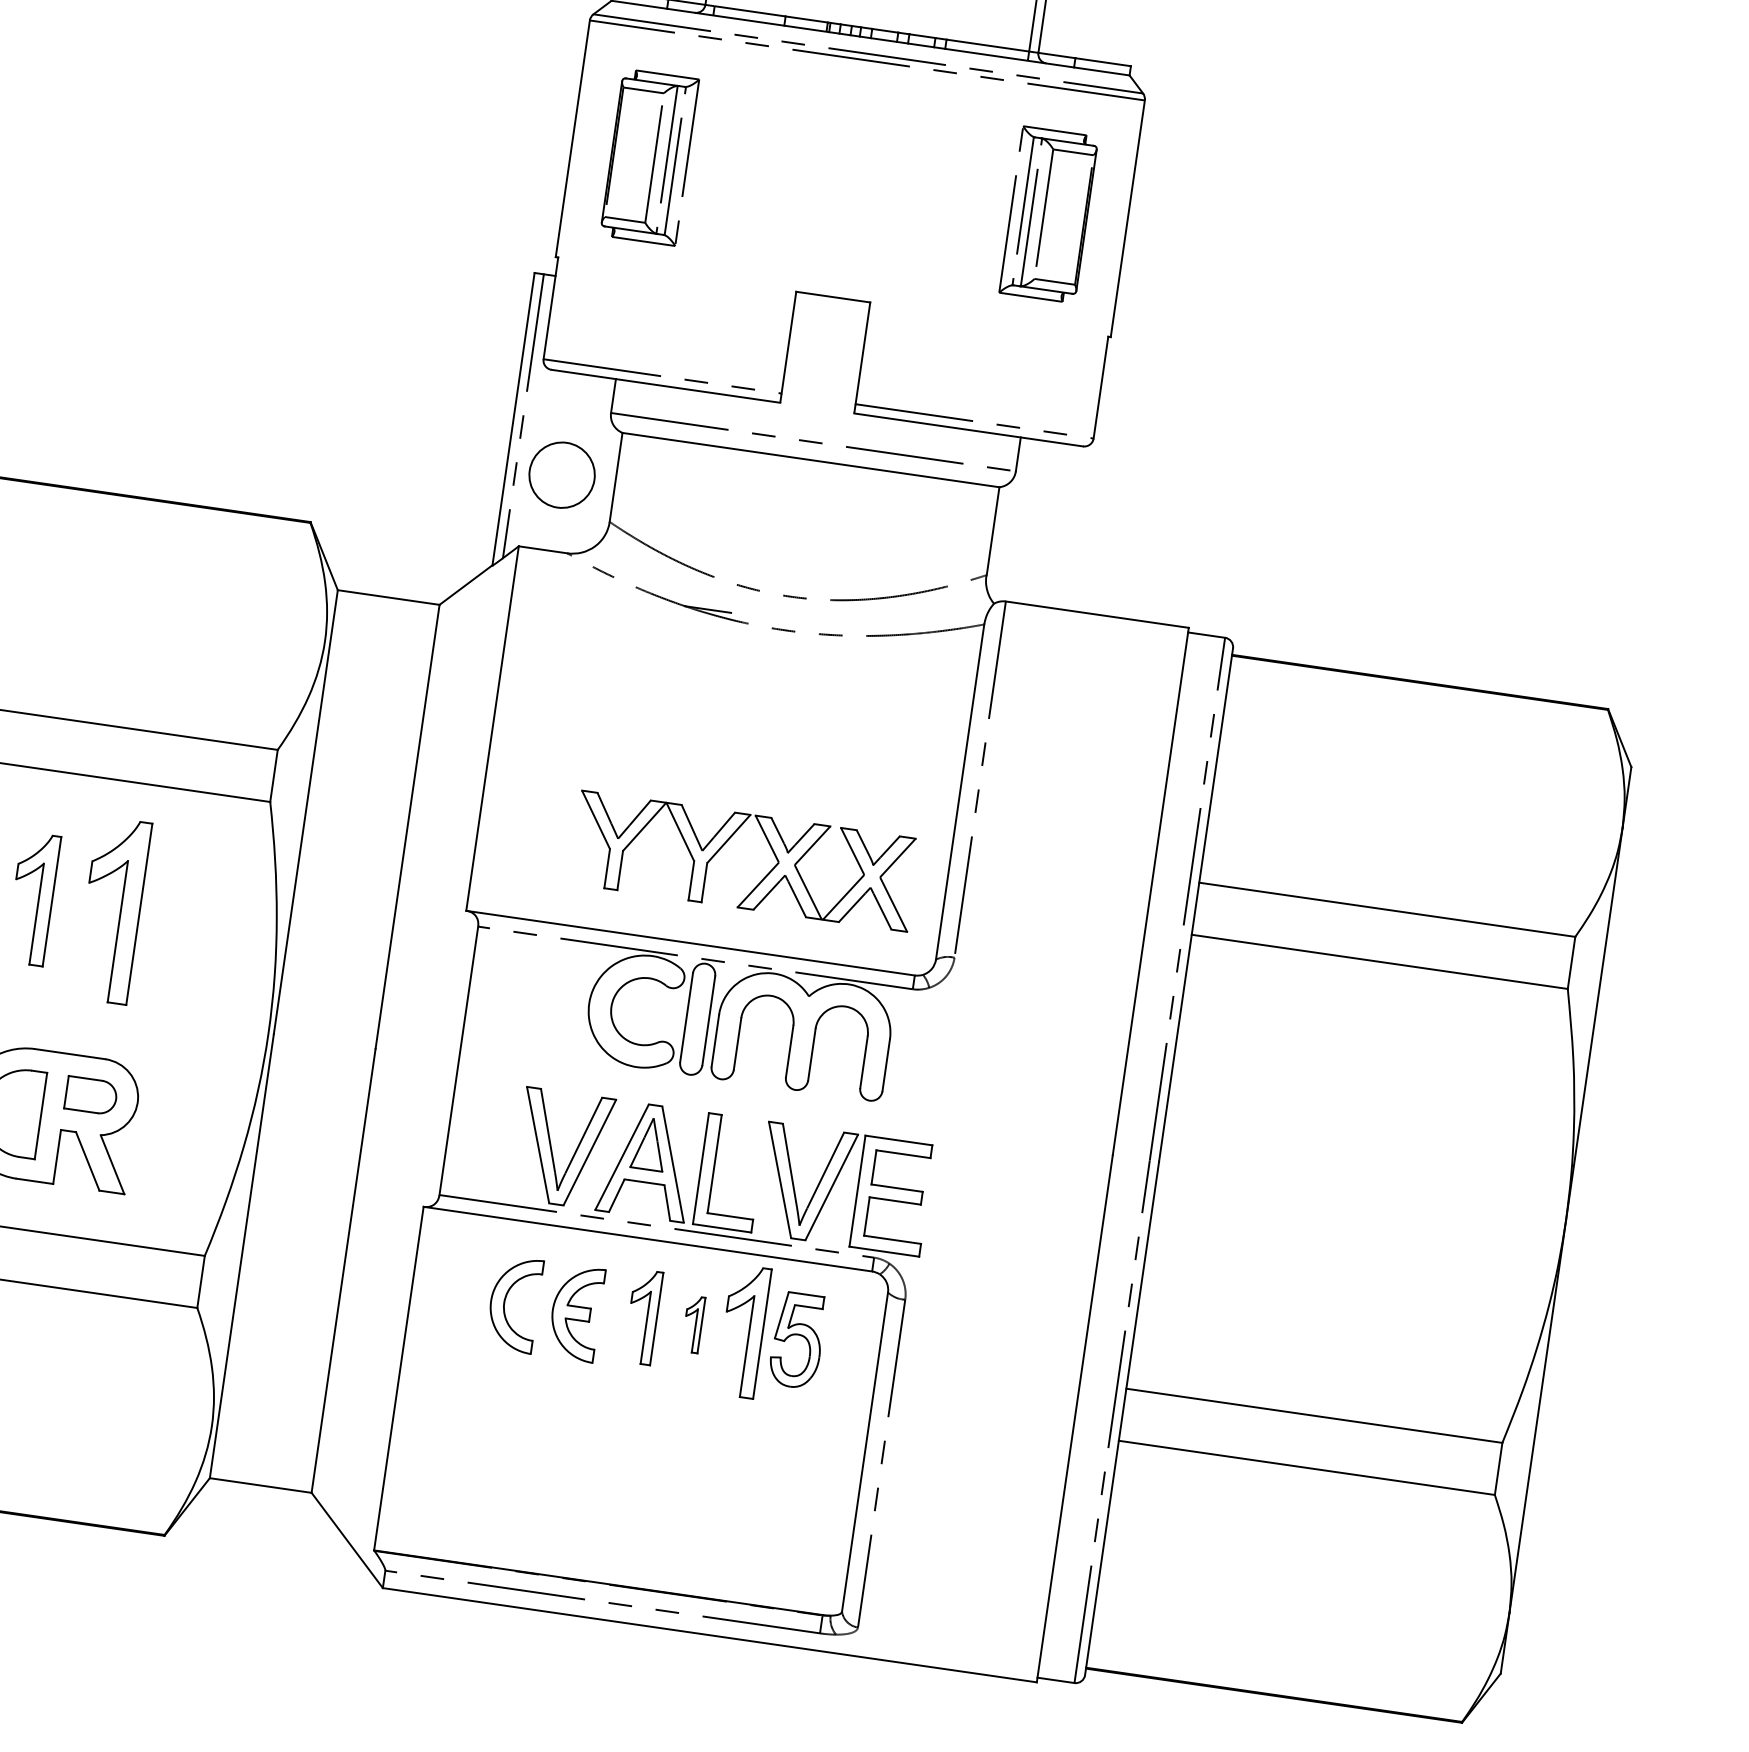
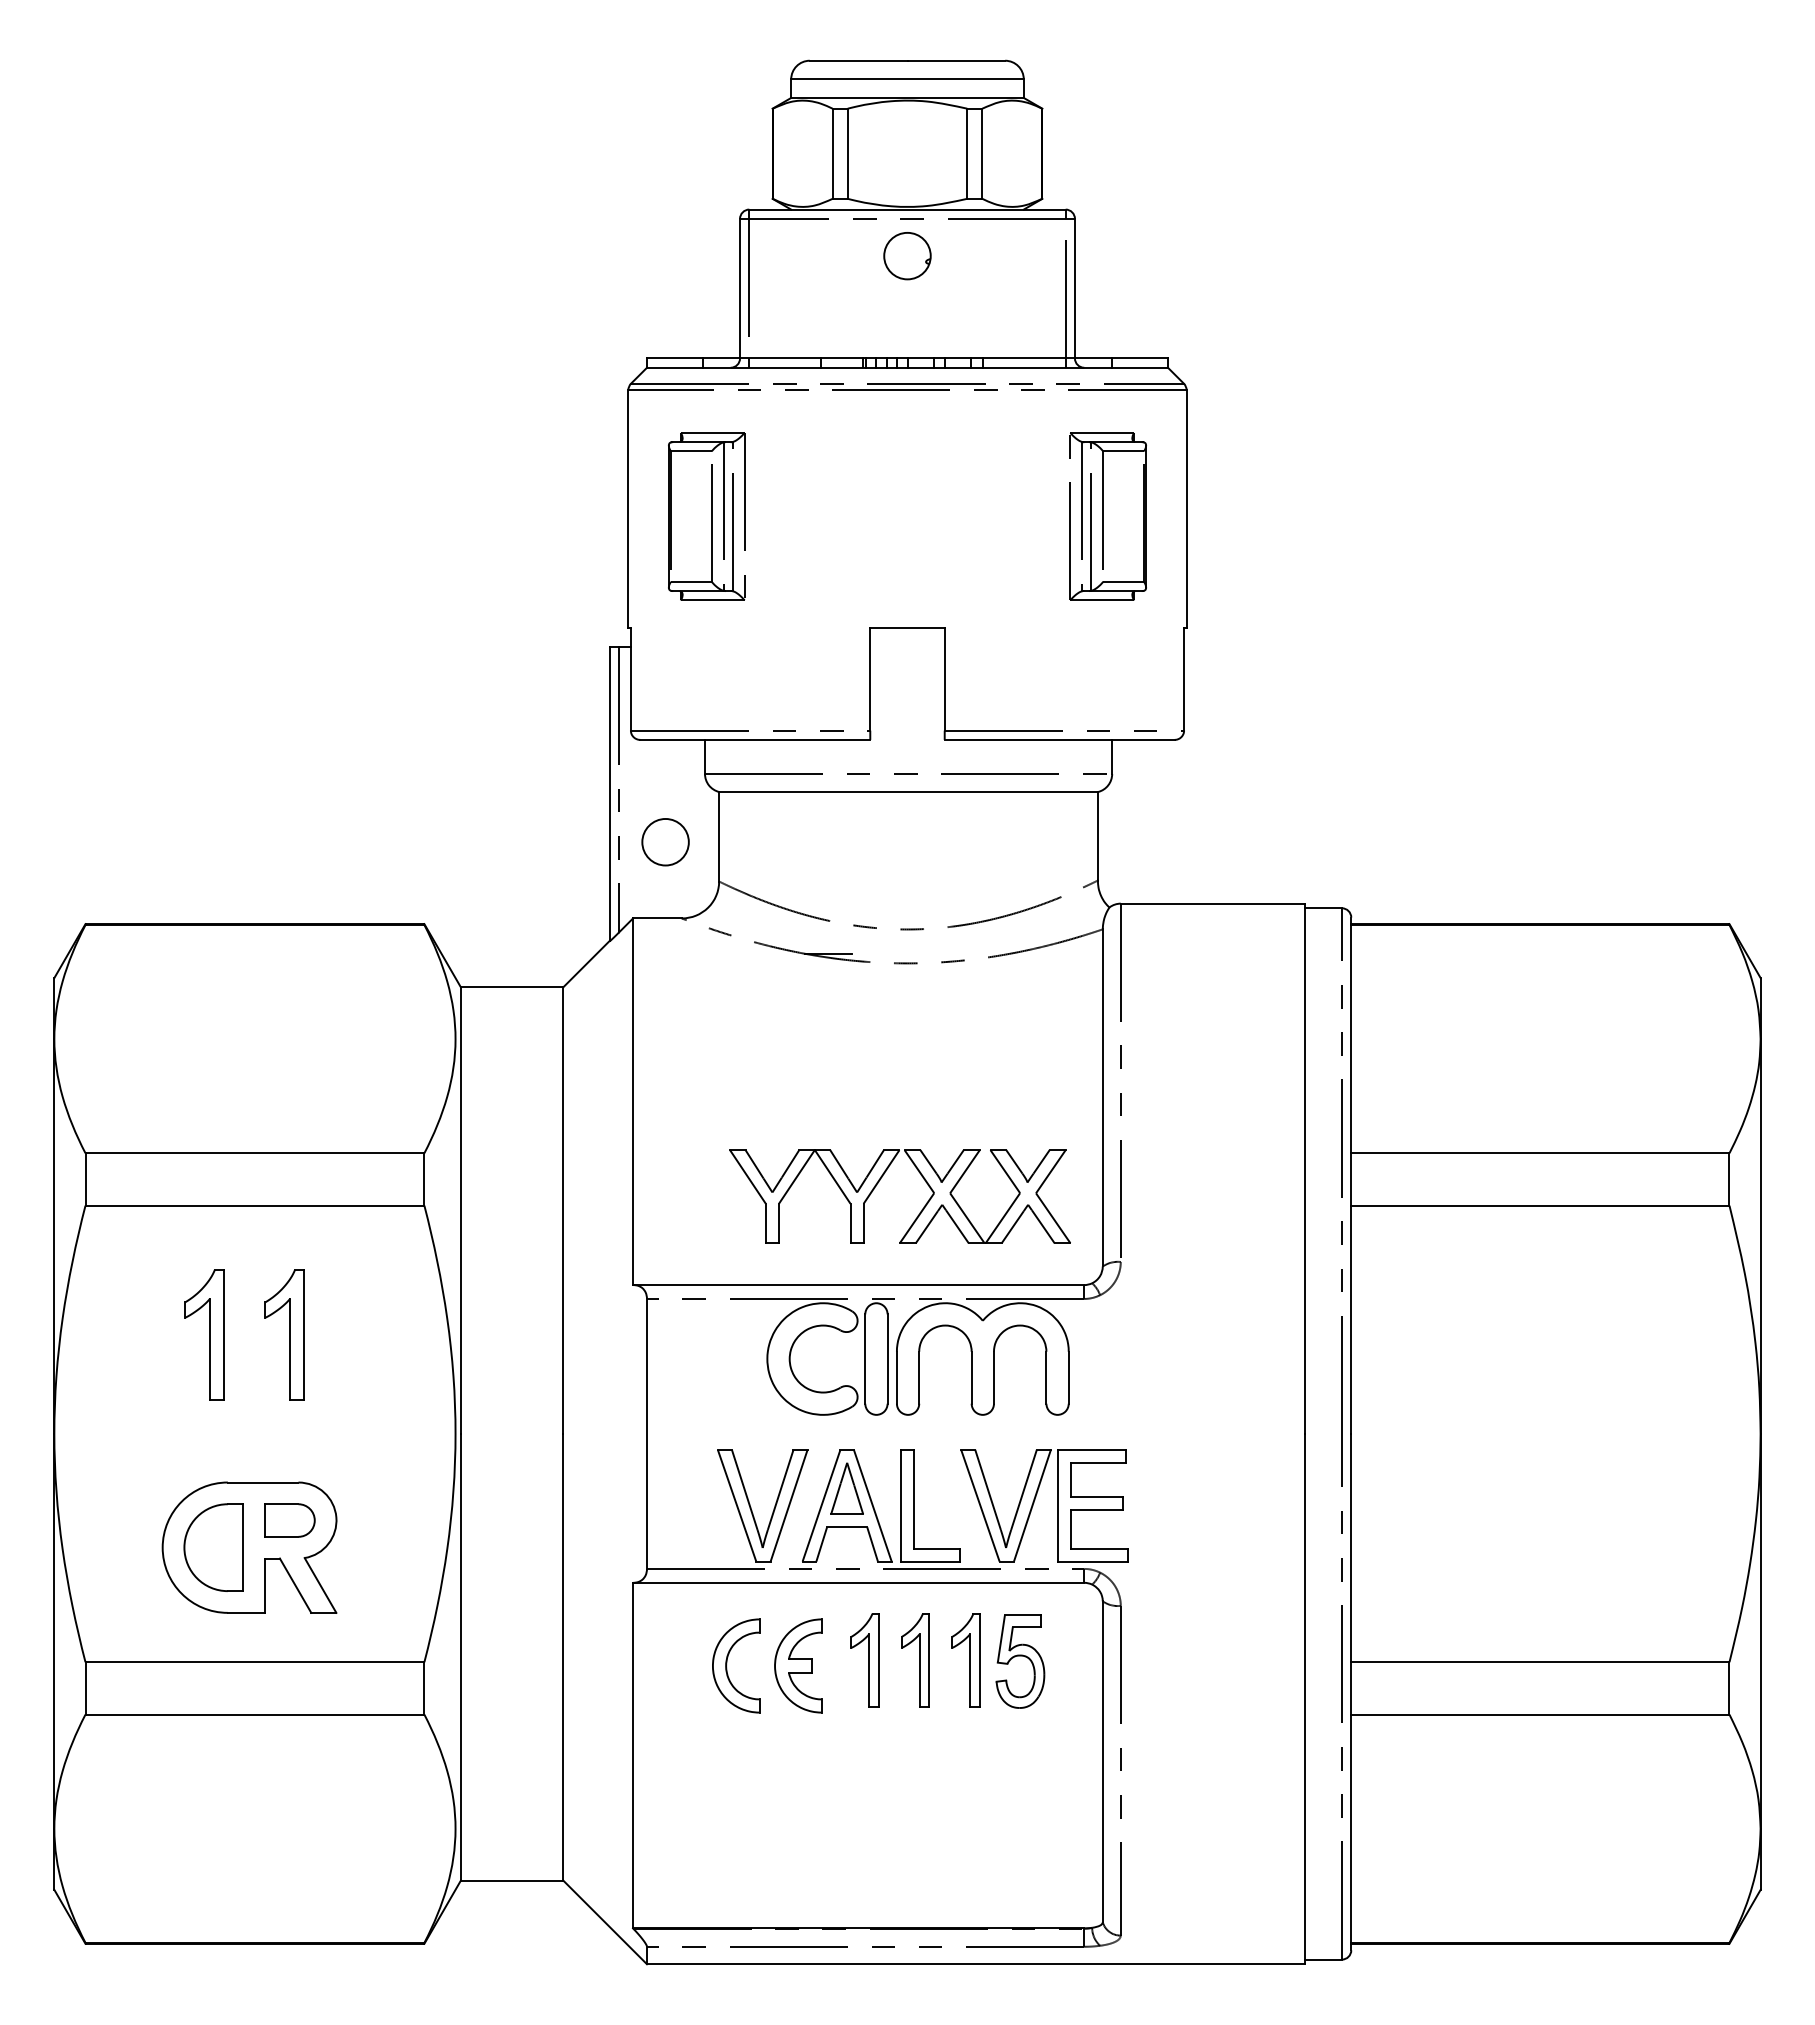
circle: (562, 474) -> (665, 841), size x0.71
part: (112, 910) -> (284, 1334), size x0.71
part: (693, 1324) -> (915, 1660), size x1.67
part: (743, 1331) -> (965, 1660), size x0.71

